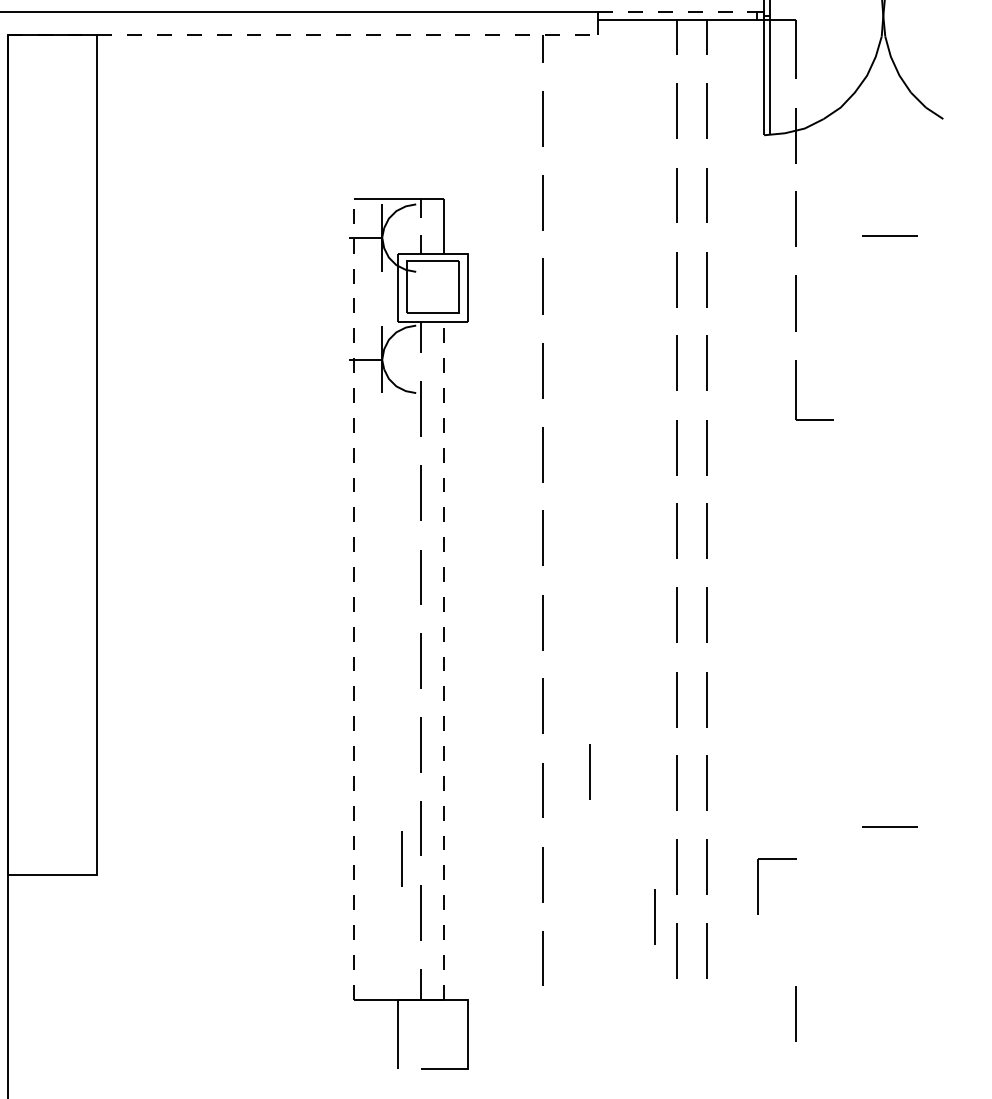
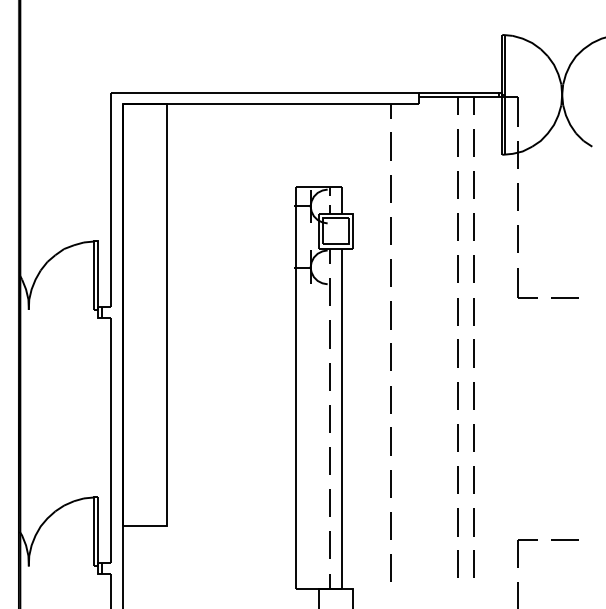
line: (676, 11) -> (458, 92), dashed -> solid
line: (304, 34) -> (271, 104), dashed -> solid
line: (887, 236) -> (564, 297), moved
line: (354, 598) -> (296, 387), dashed -> solid
line: (443, 660) -> (341, 418), dashed -> solid
line: (589, 771) -> (414, 474), removed
line: (887, 825) -> (564, 539), moved
line: (399, 857) -> (319, 517), removed
part: (758, 885) -> (518, 553), moved
line: (652, 915) -> (446, 546), removed

